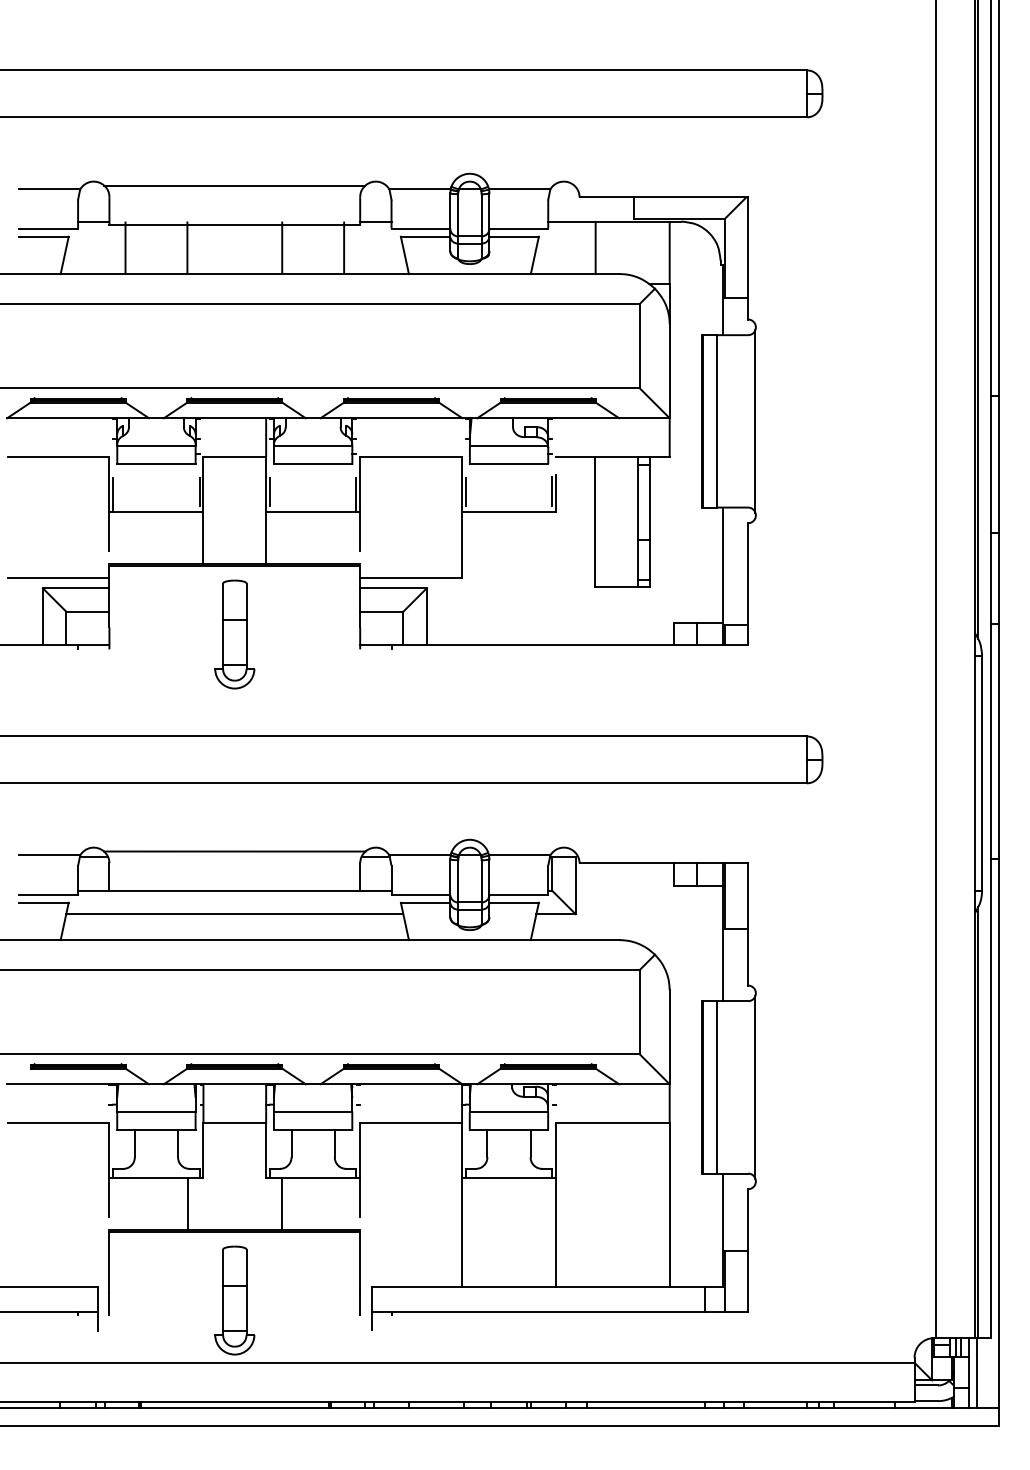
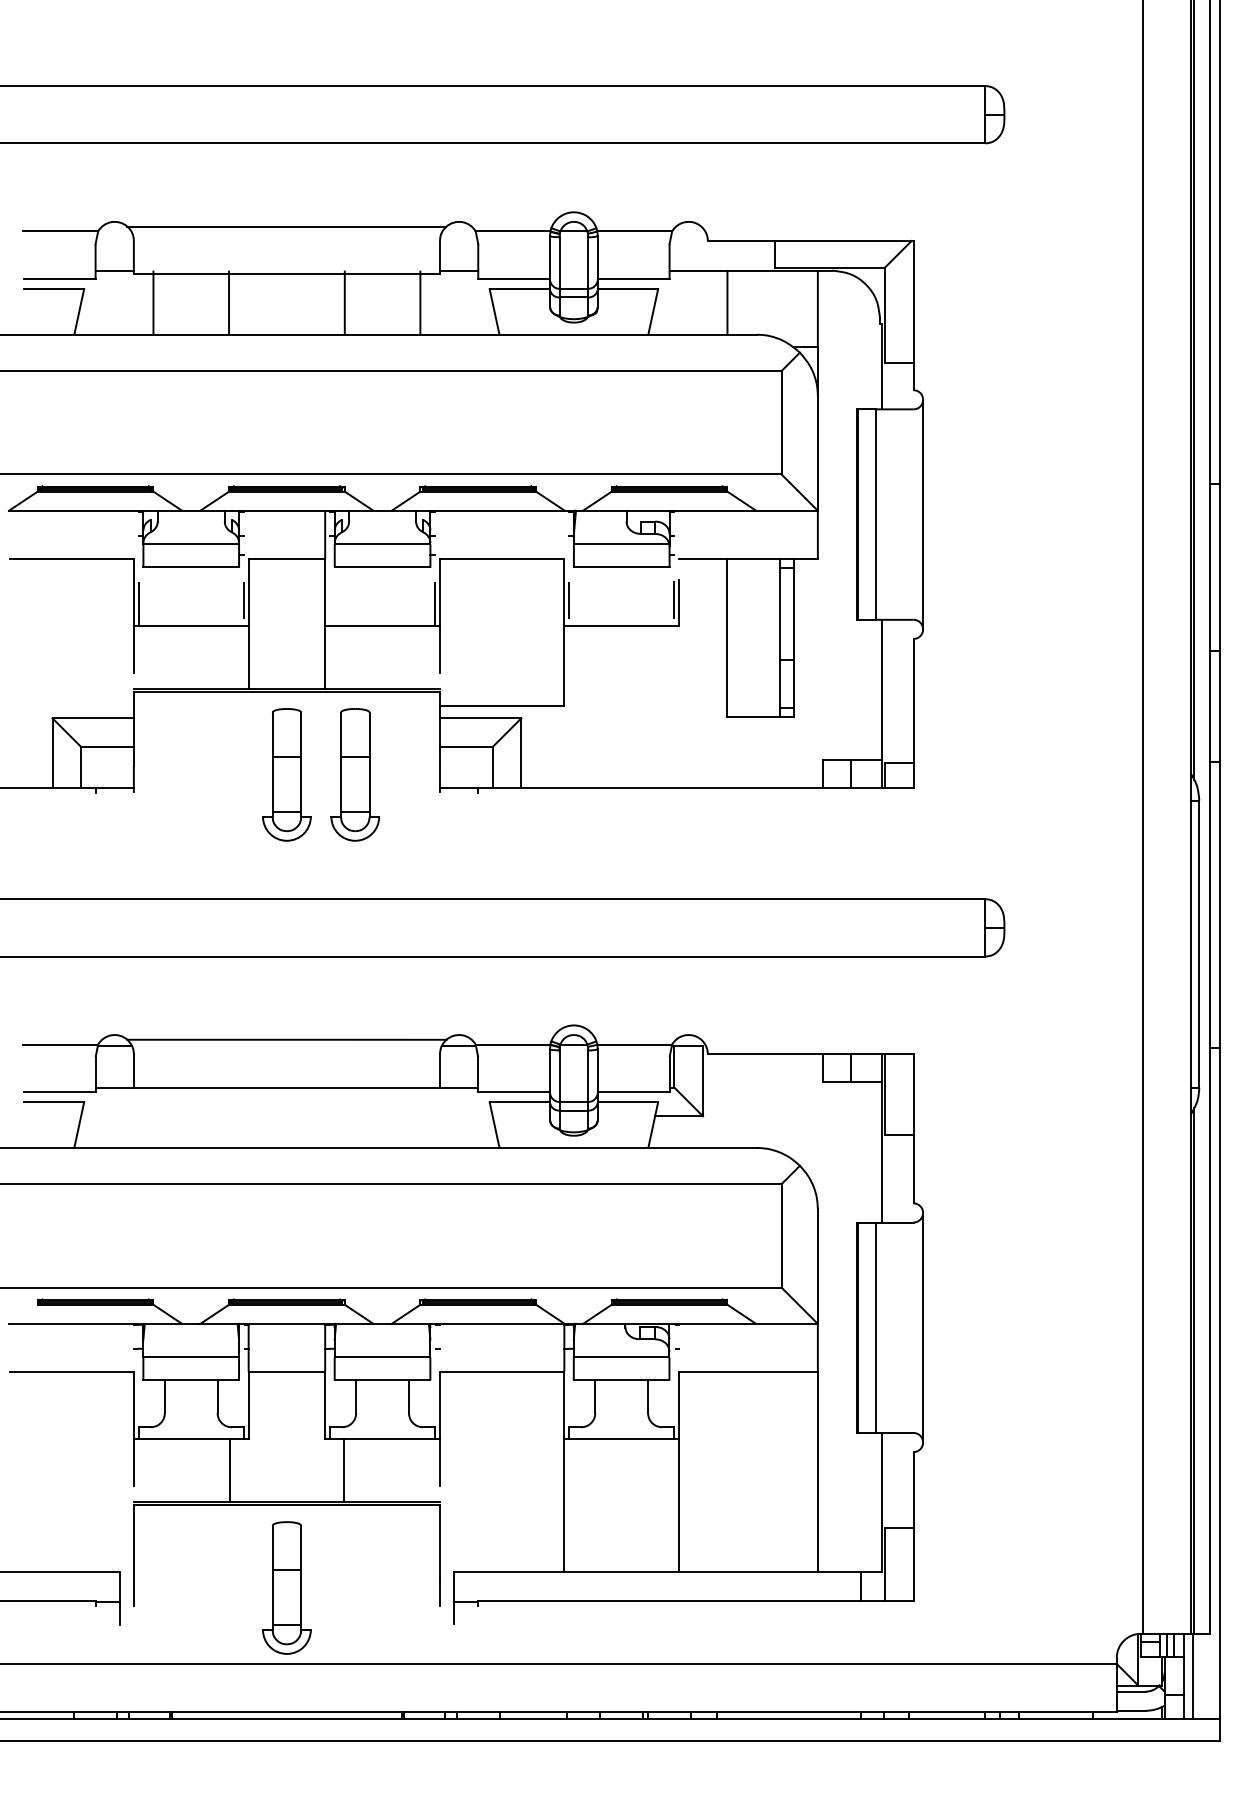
line: (270, 491) -> (330, 600), removed
line: (58, 578) -> (71, 706), removed
part: (290, 634) -> (354, 774), added
line: (234, 914) -> (286, 1116), removed

